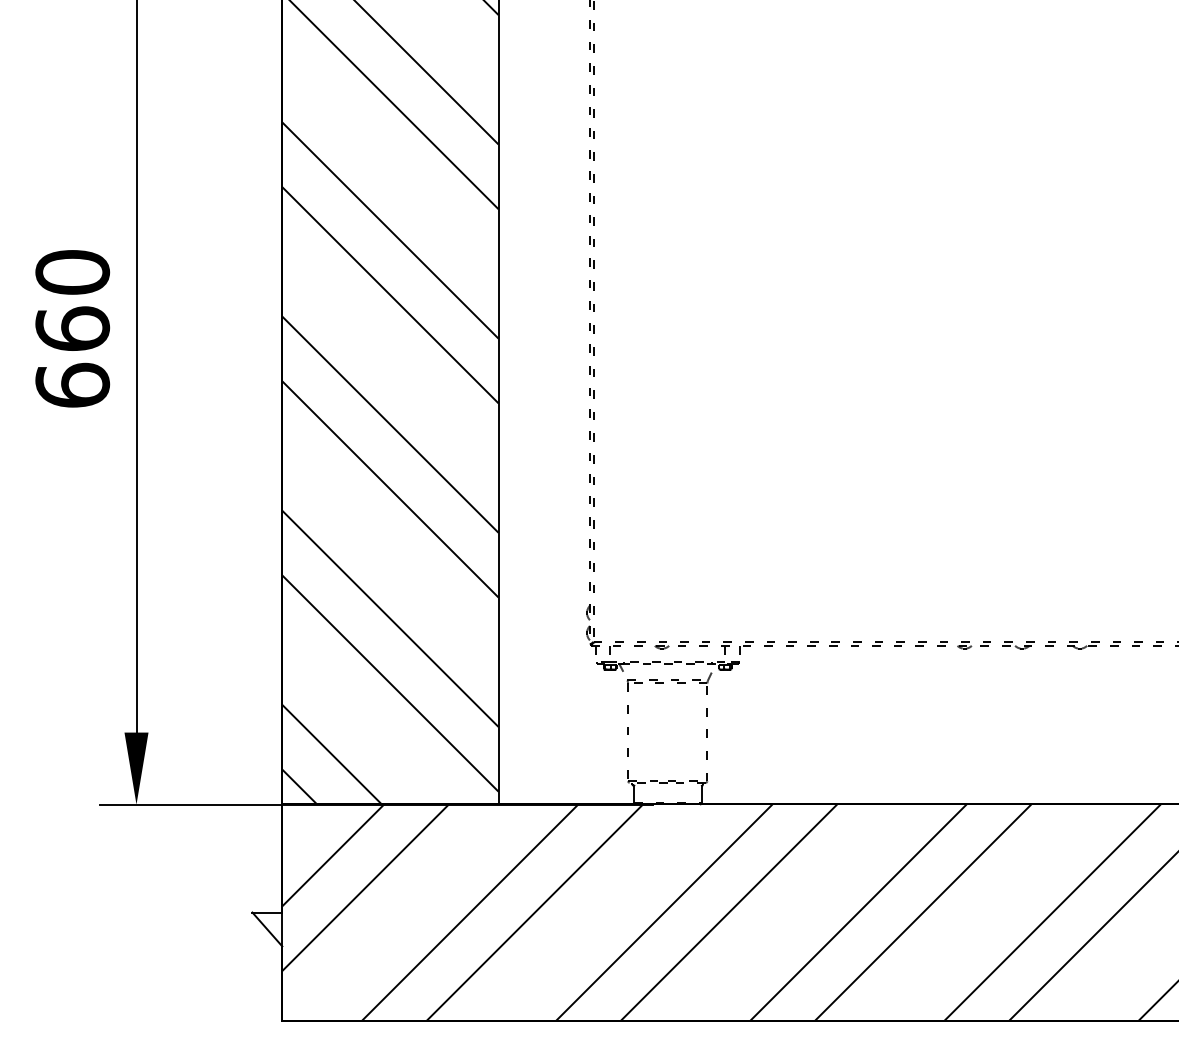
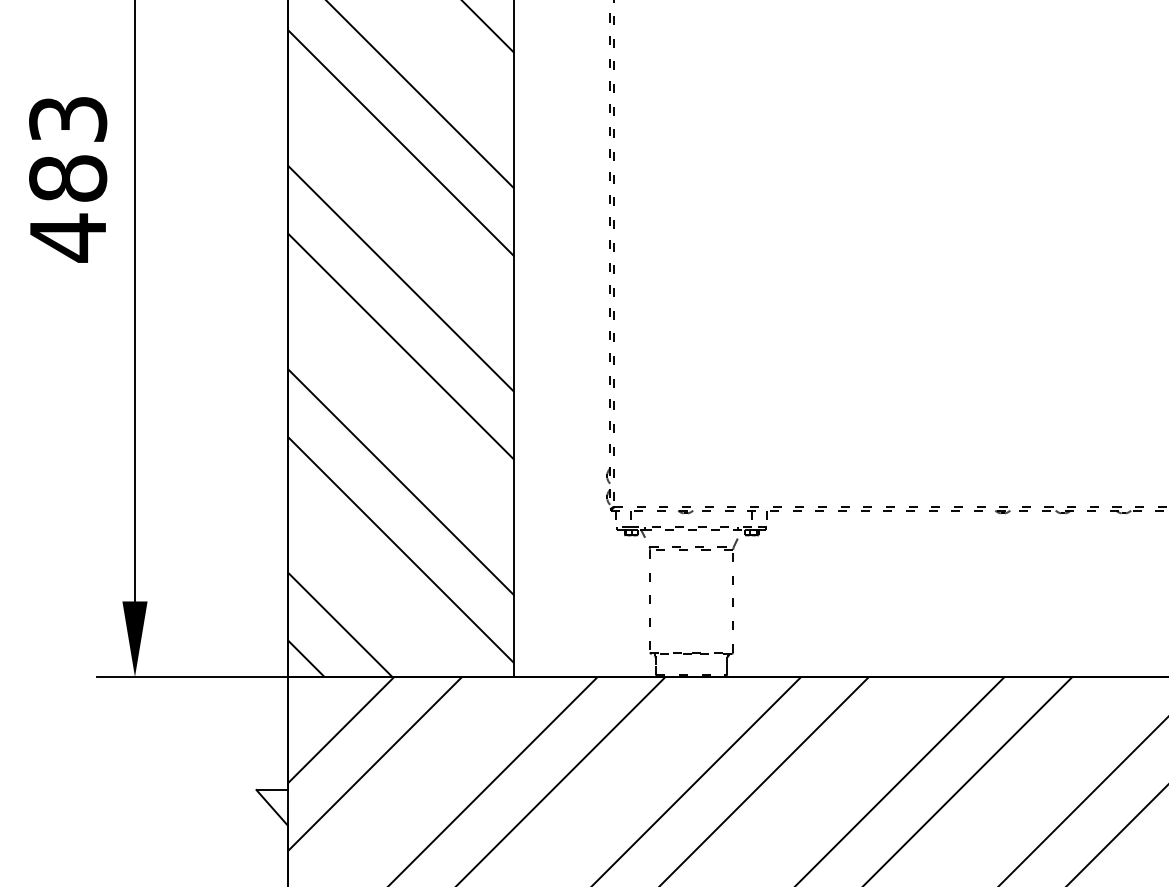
text: (72, 329) -> (67, 179), 660 -> 483

